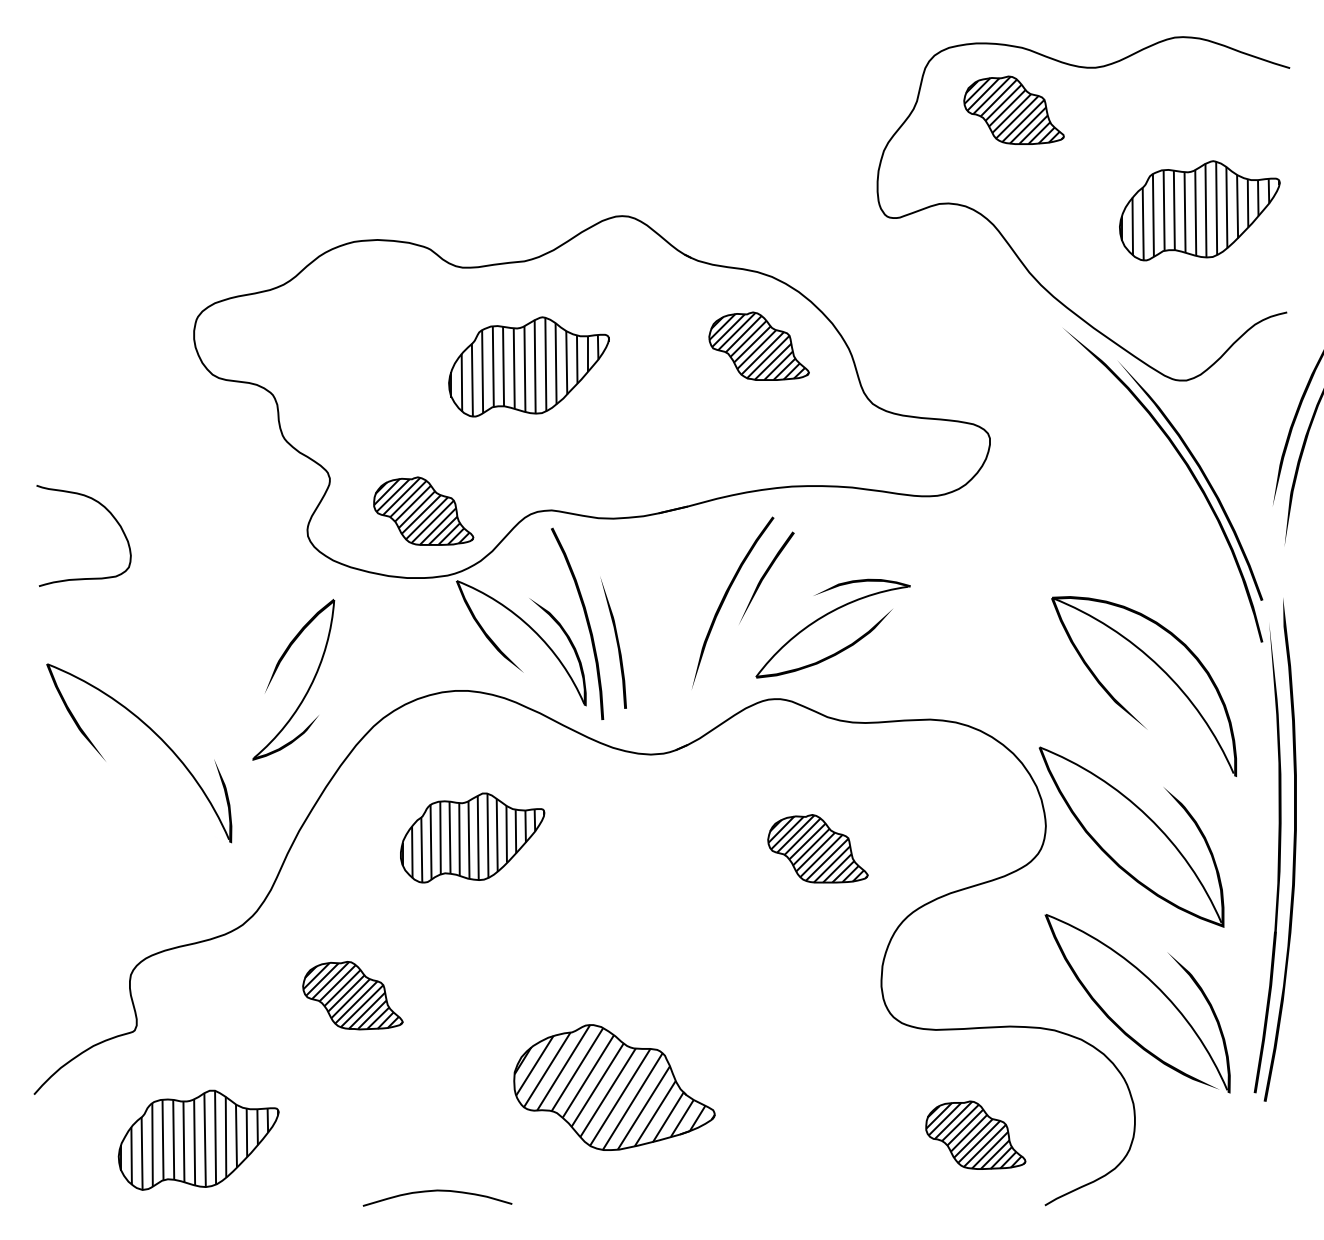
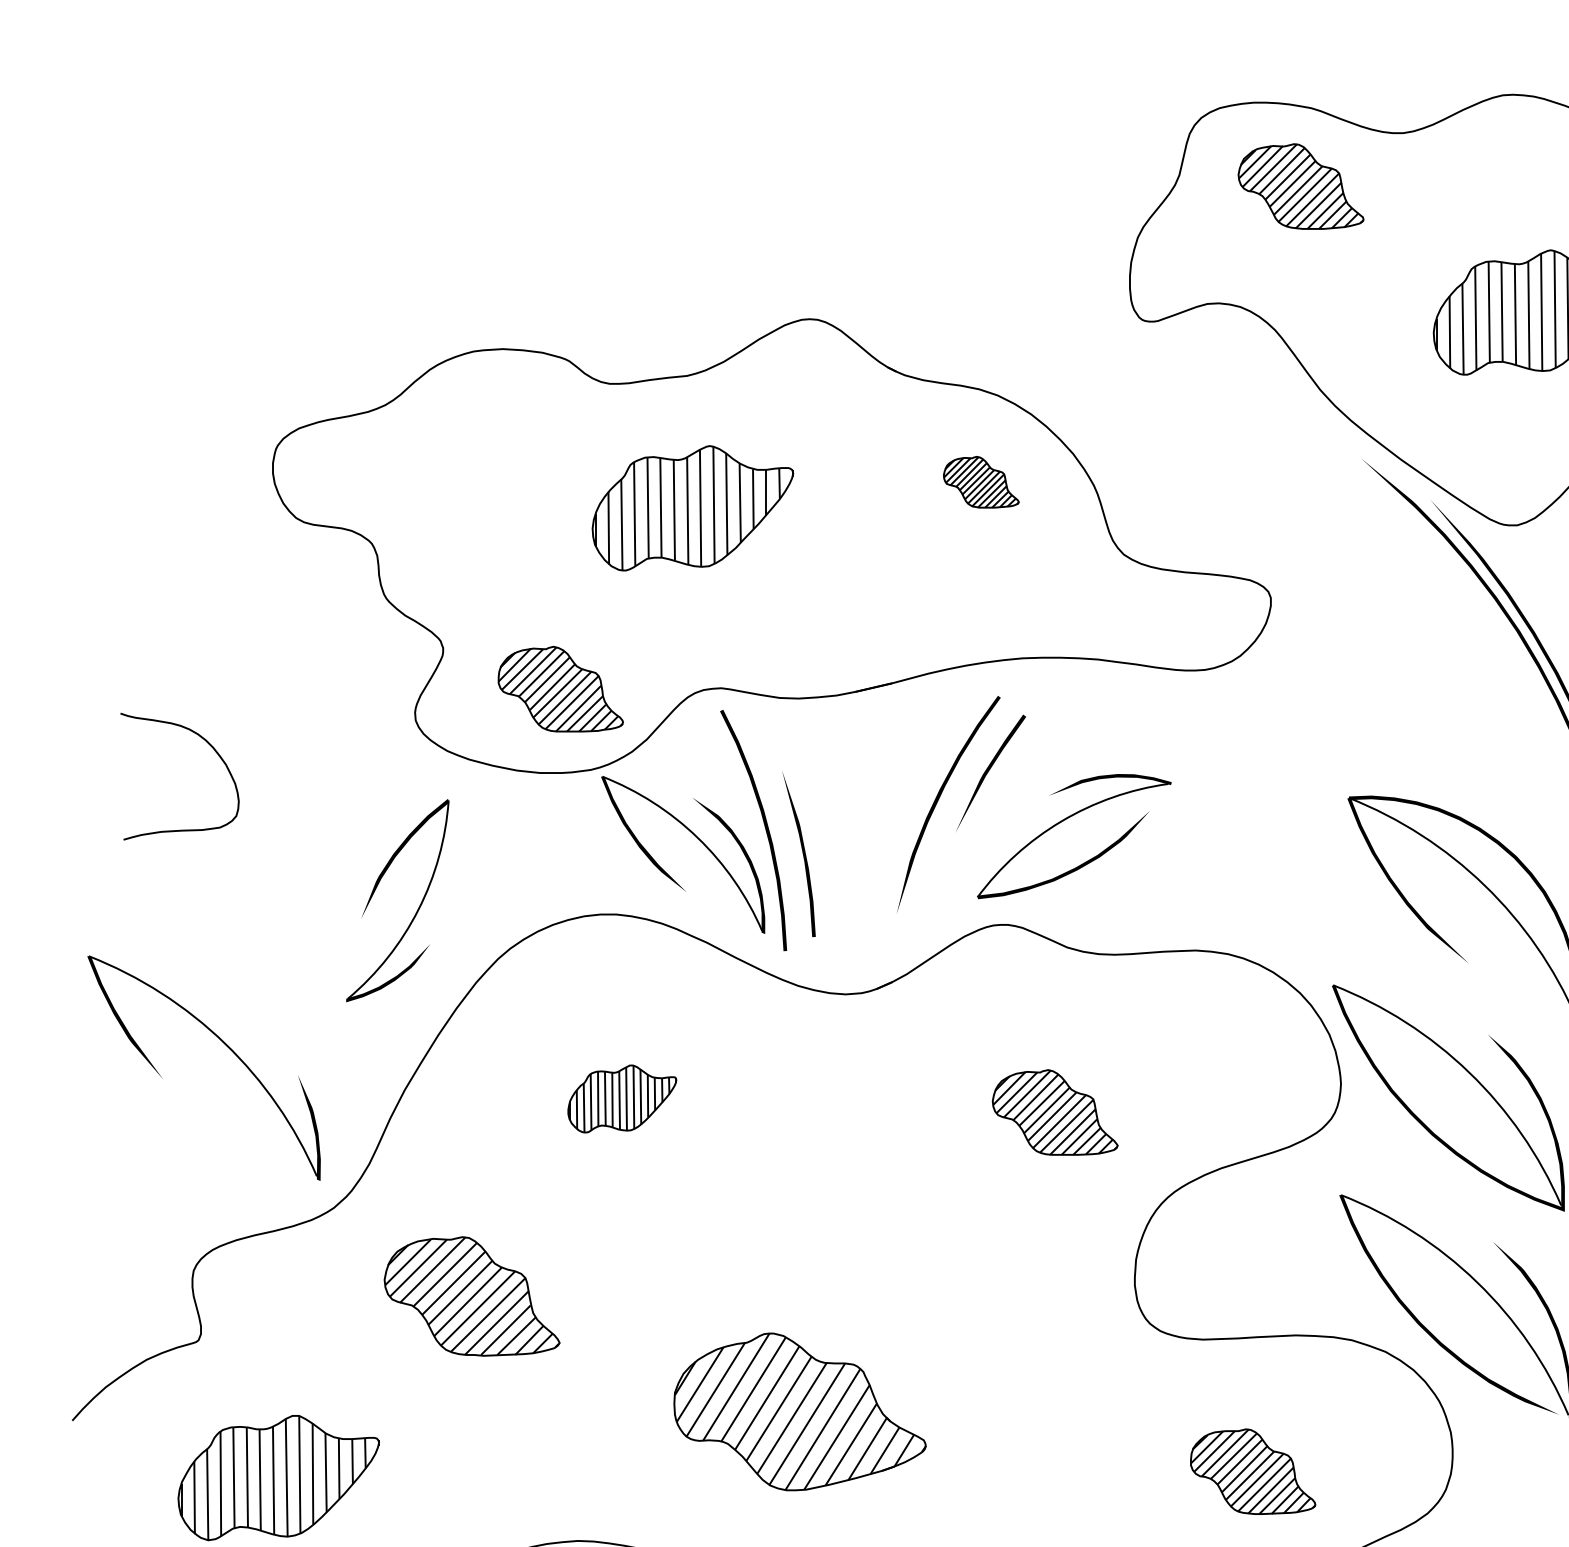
part: (758, 345) -> (980, 481), size x0.6
curve: (107, 511) -> (209, 746), moved
part: (156, 735) -> (225, 1045), moved
part: (472, 837) -> (622, 1098), size x0.6
part: (352, 995) -> (471, 1296), size x1.4

